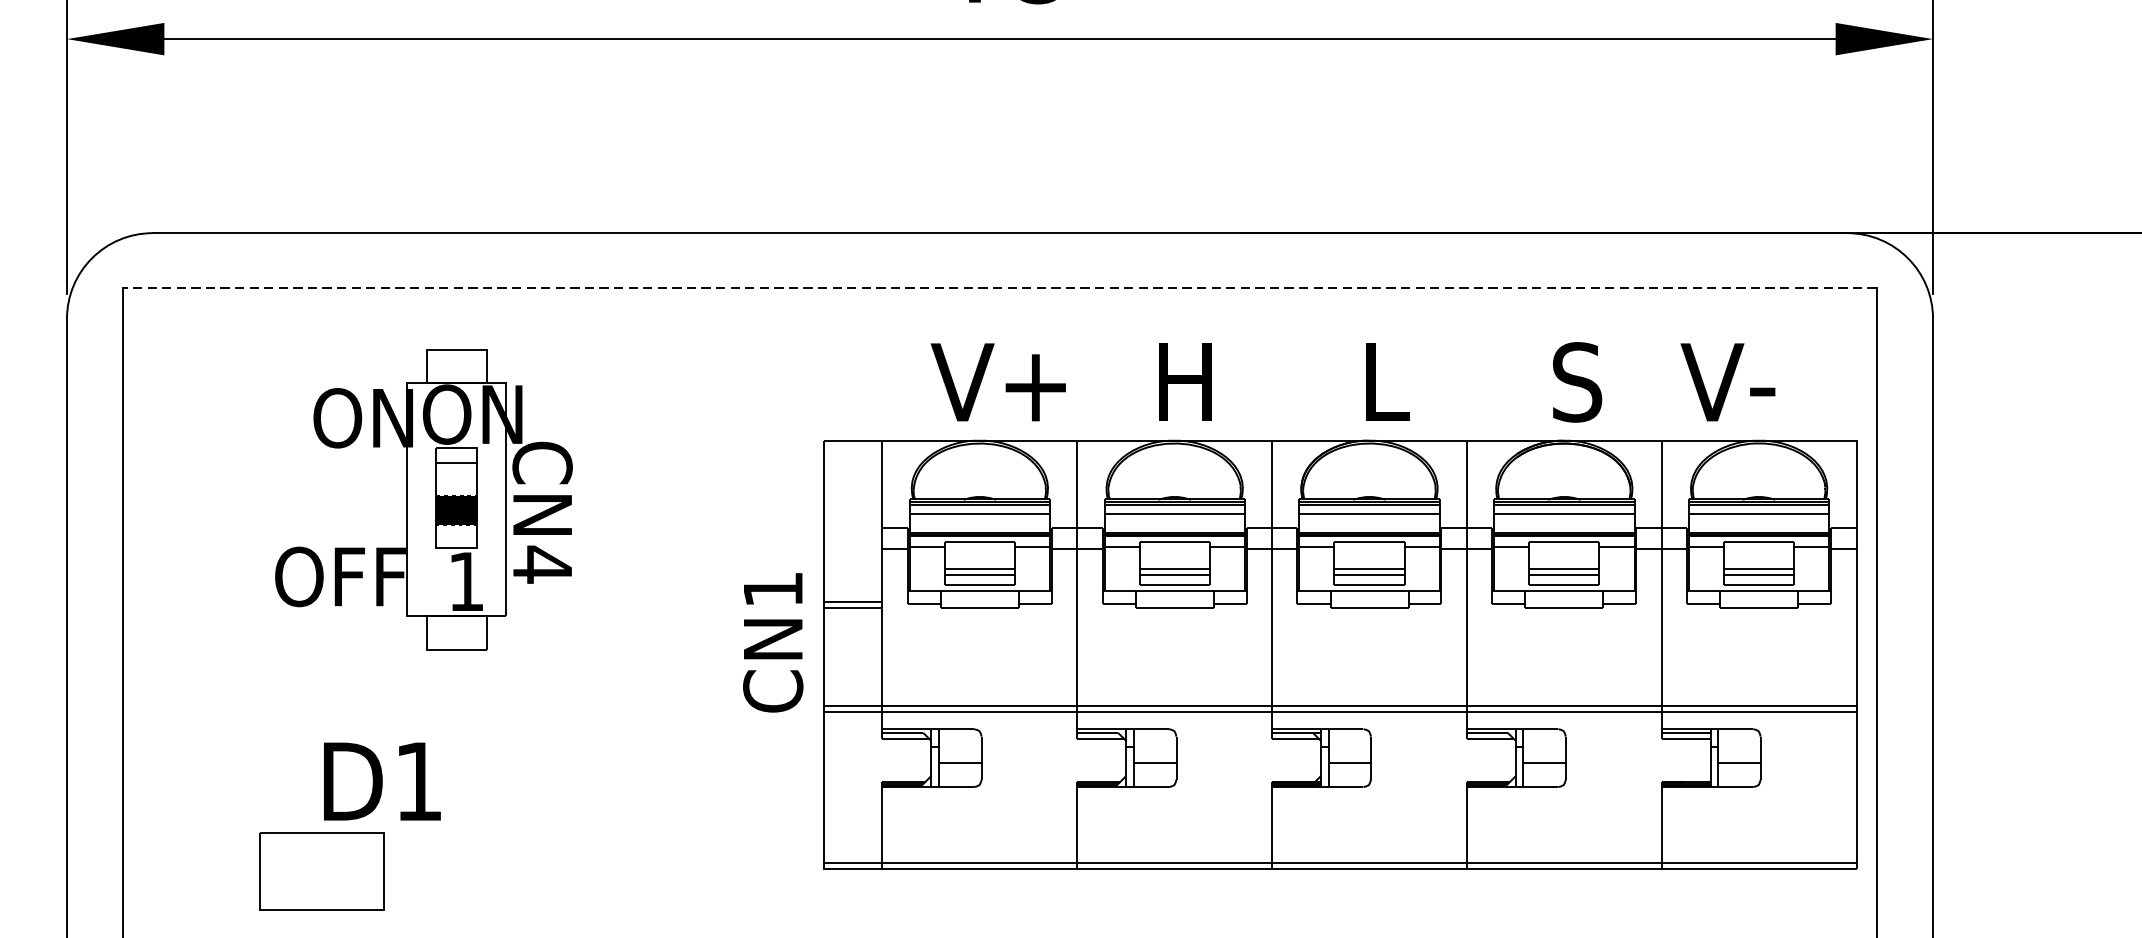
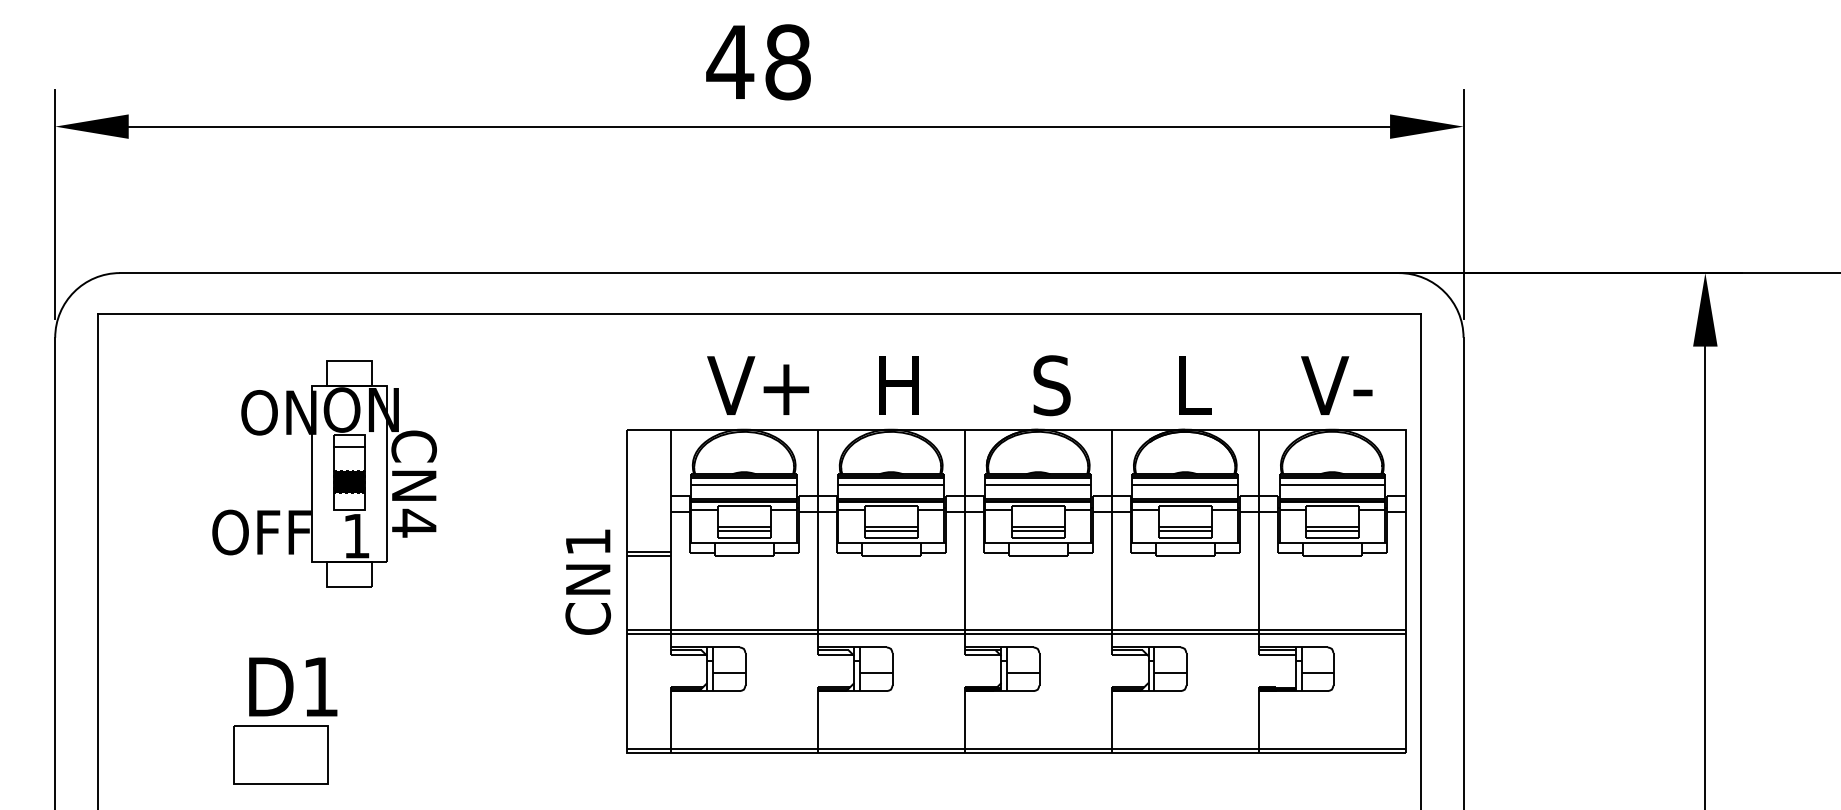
line: (1000, 288) -> (759, 314), dashed -> solid
text: (1387, 382) -> (1051, 385), L -> S
text: (1576, 382) -> (1194, 385), S -> L
text: (1727, 382) -> (1336, 385), moved
part: (321, 871) -> (280, 754), moved

